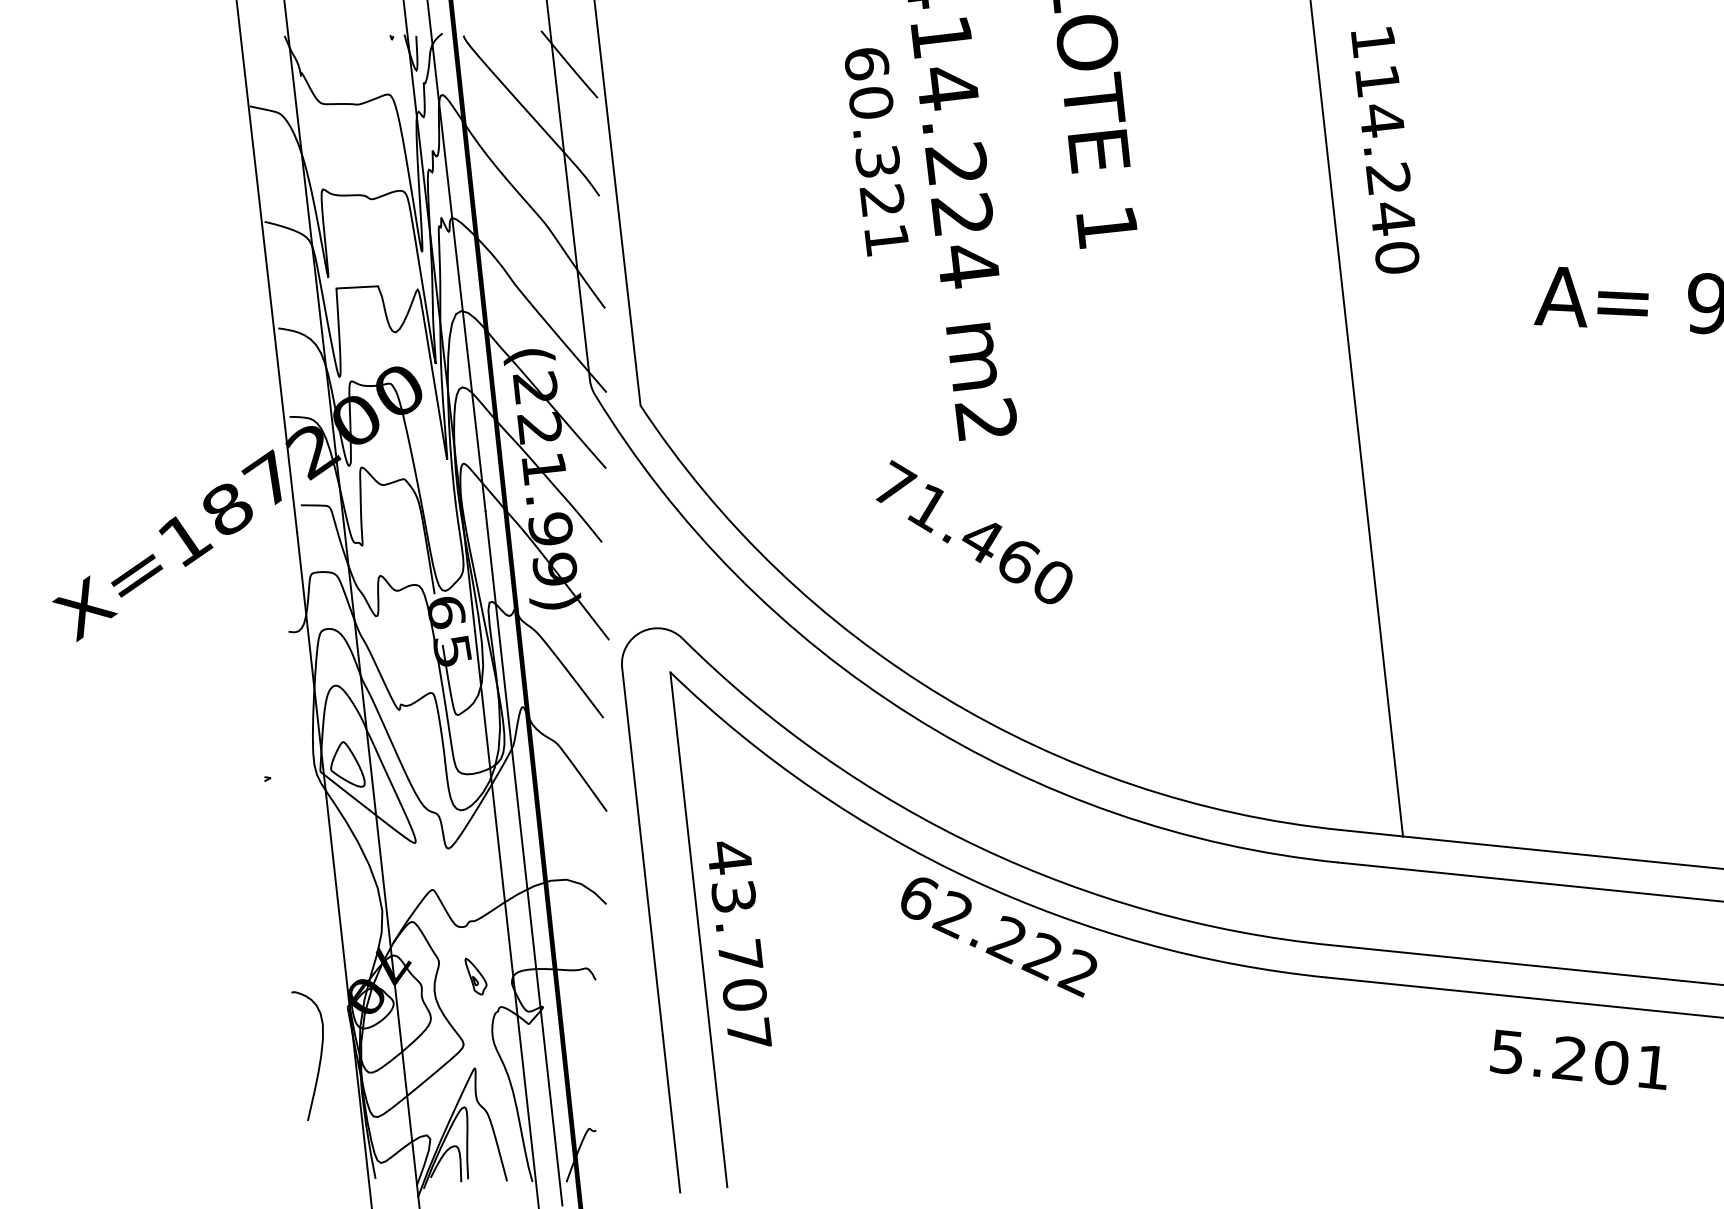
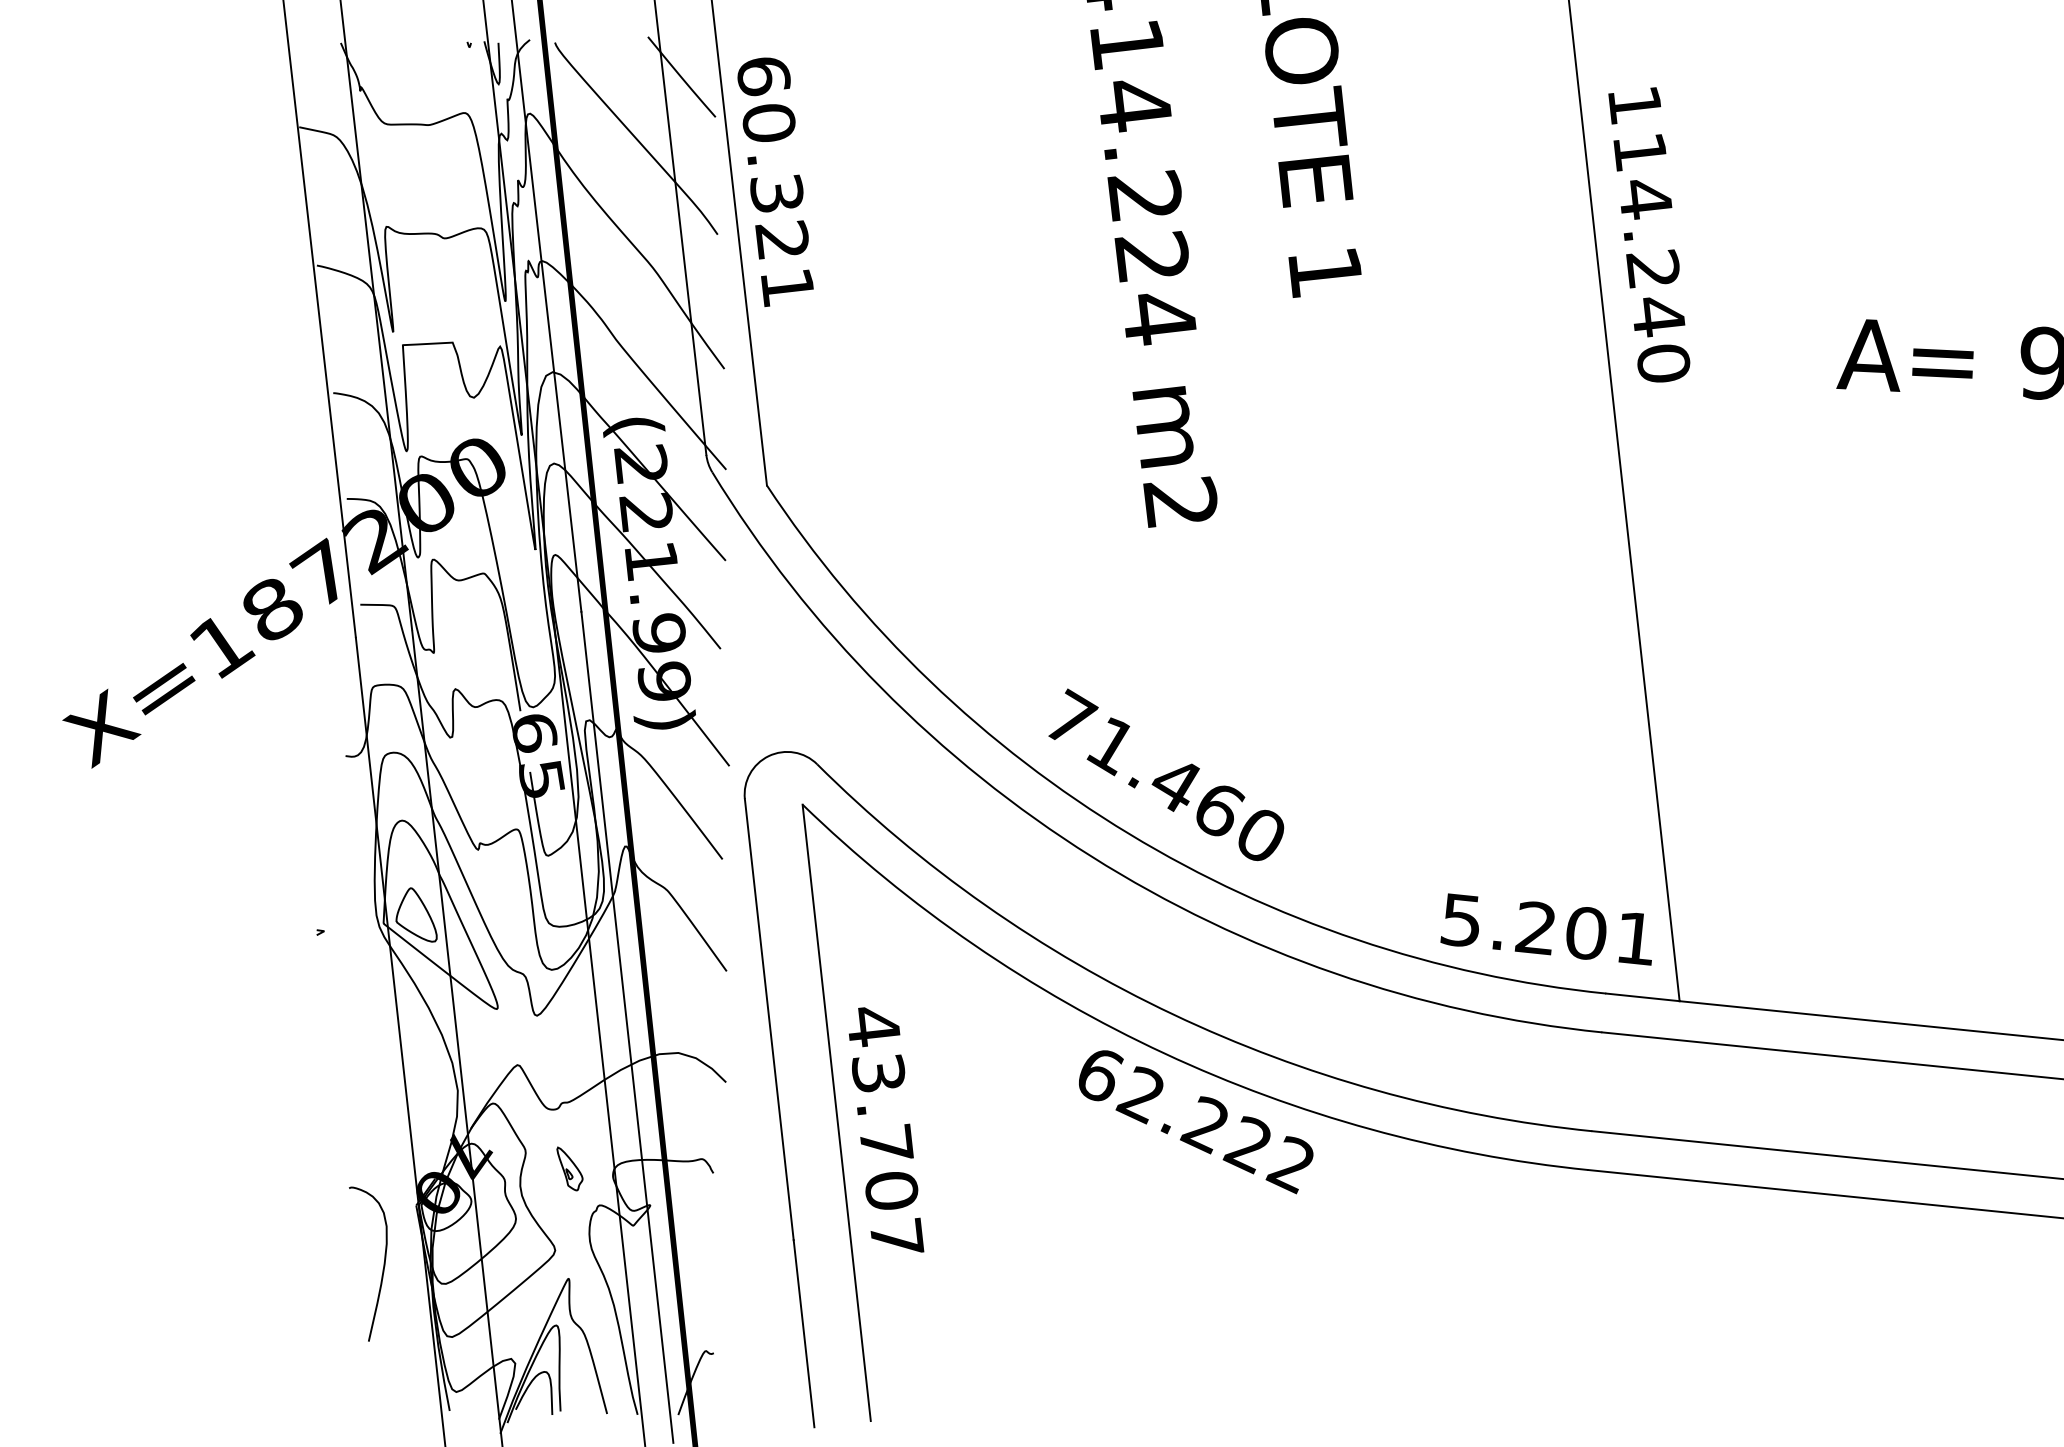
text: (1385, 150) -> (1649, 234), moved
text: (876, 151) -> (775, 181), moved
text: (974, 531) -> (1166, 774), moved
text: (1577, 1059) -> (1545, 929), moved

